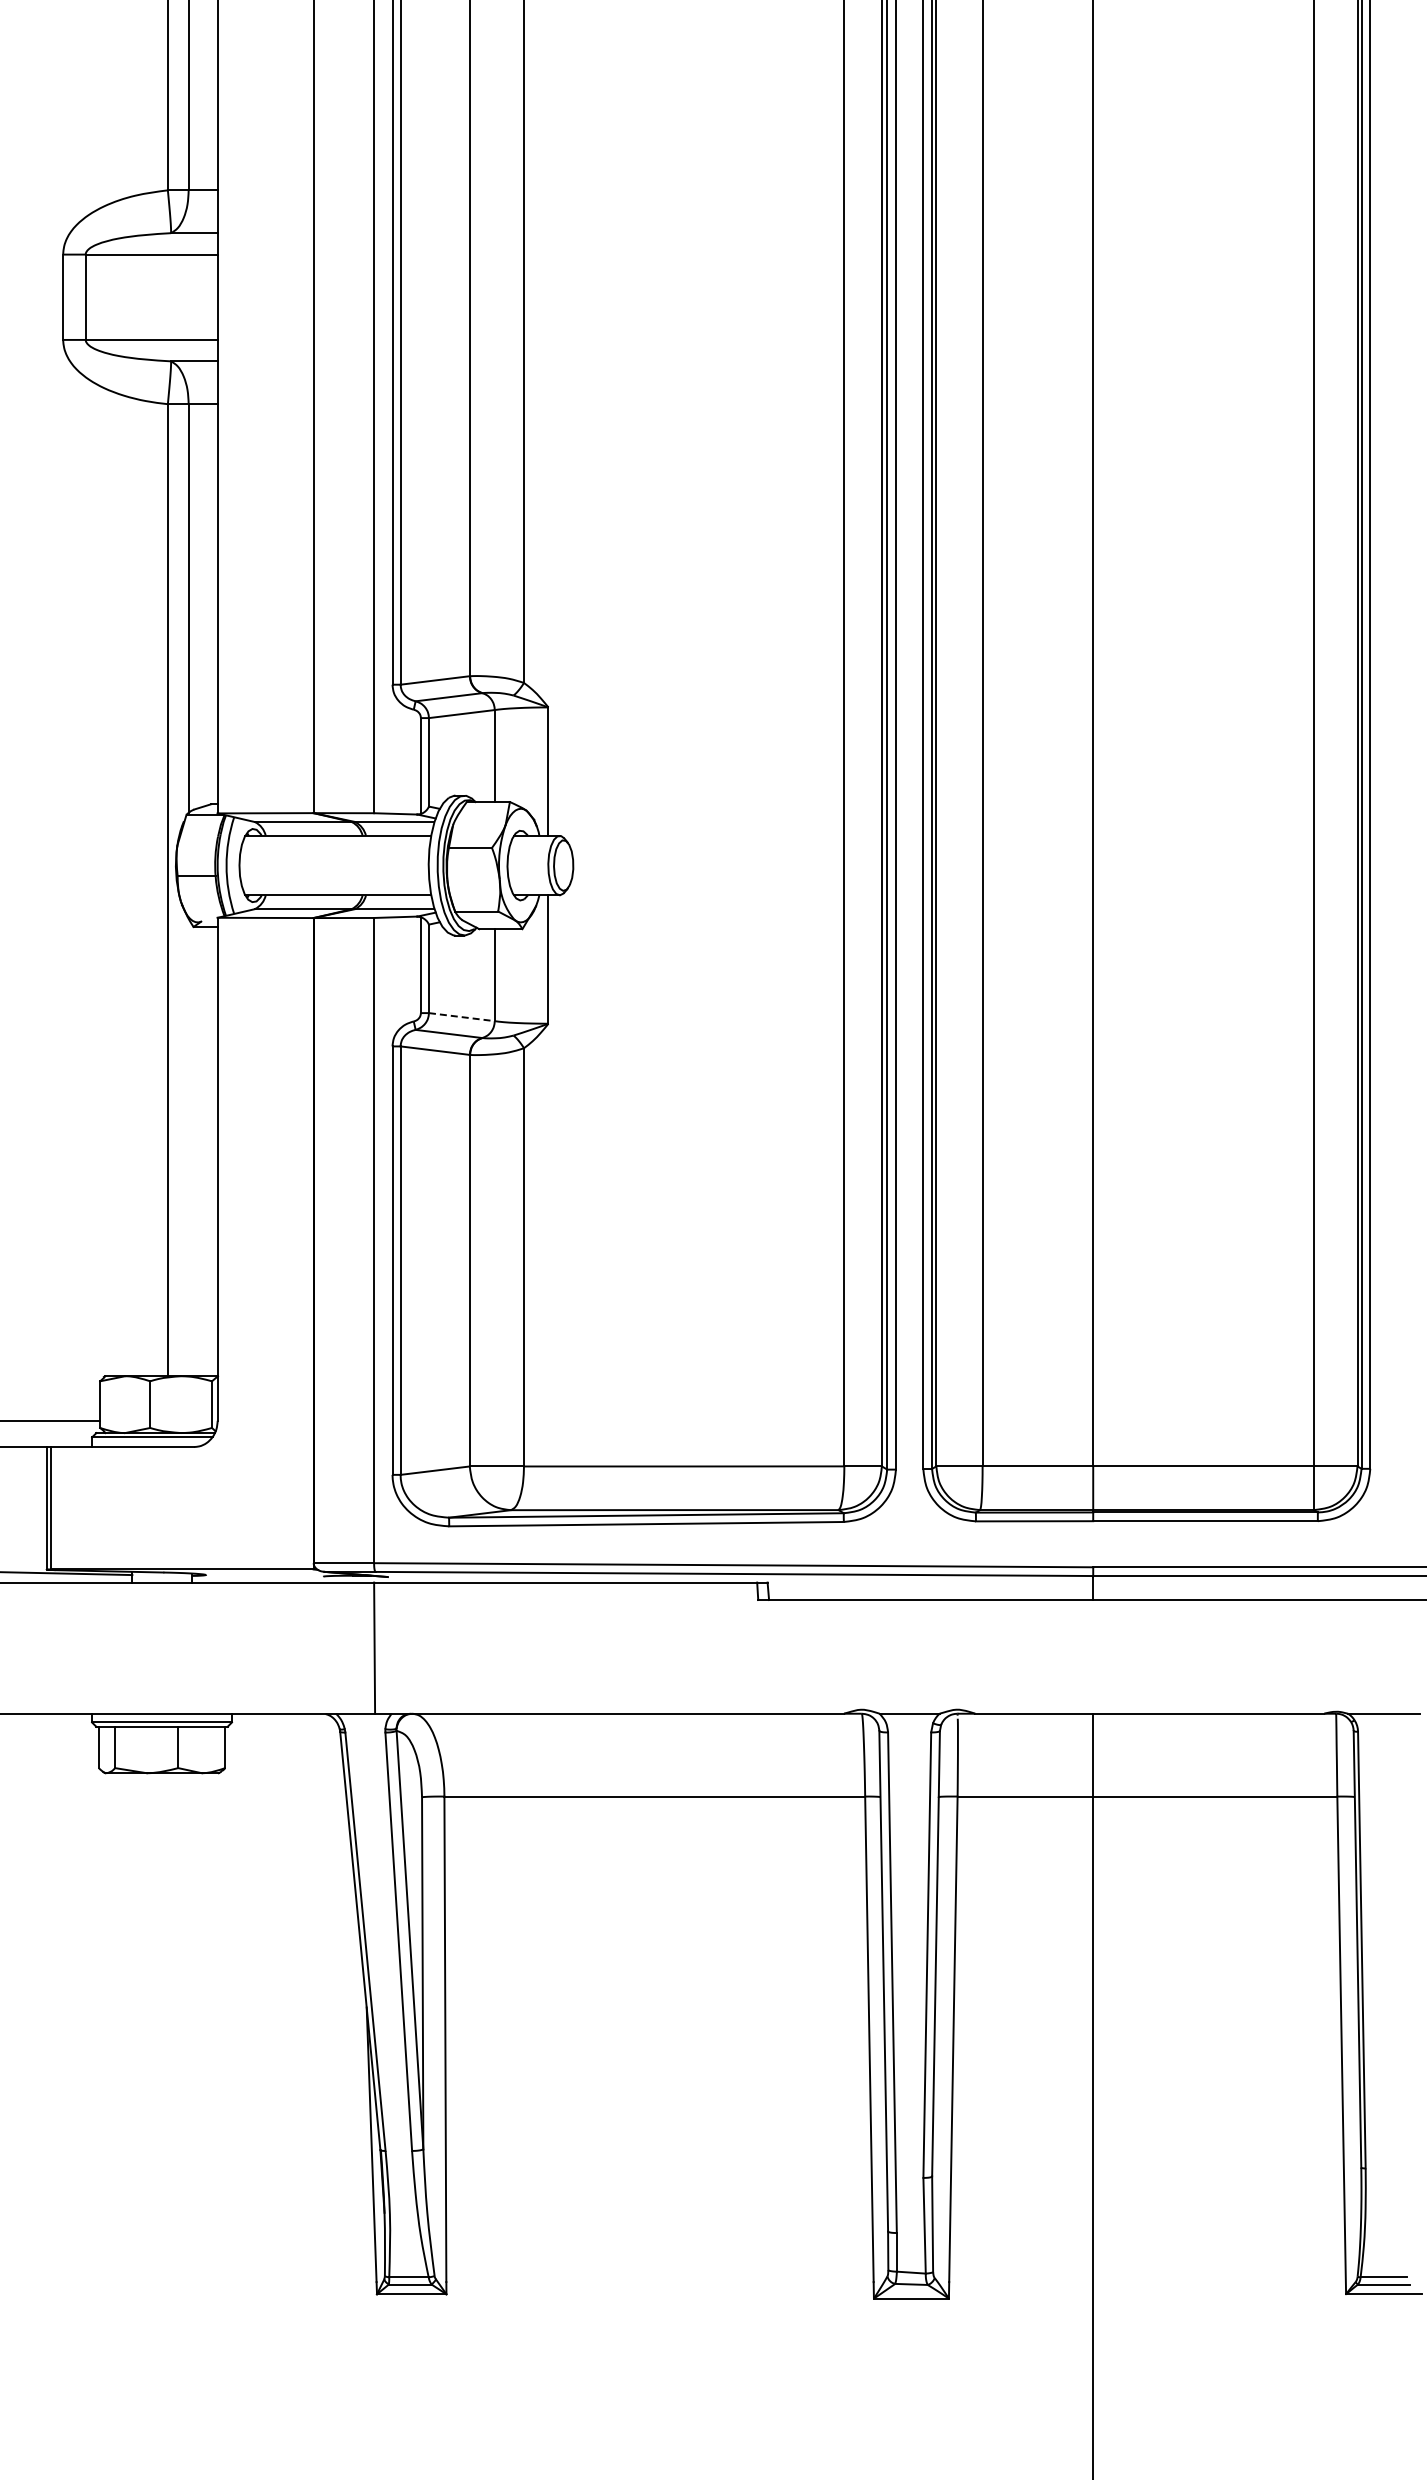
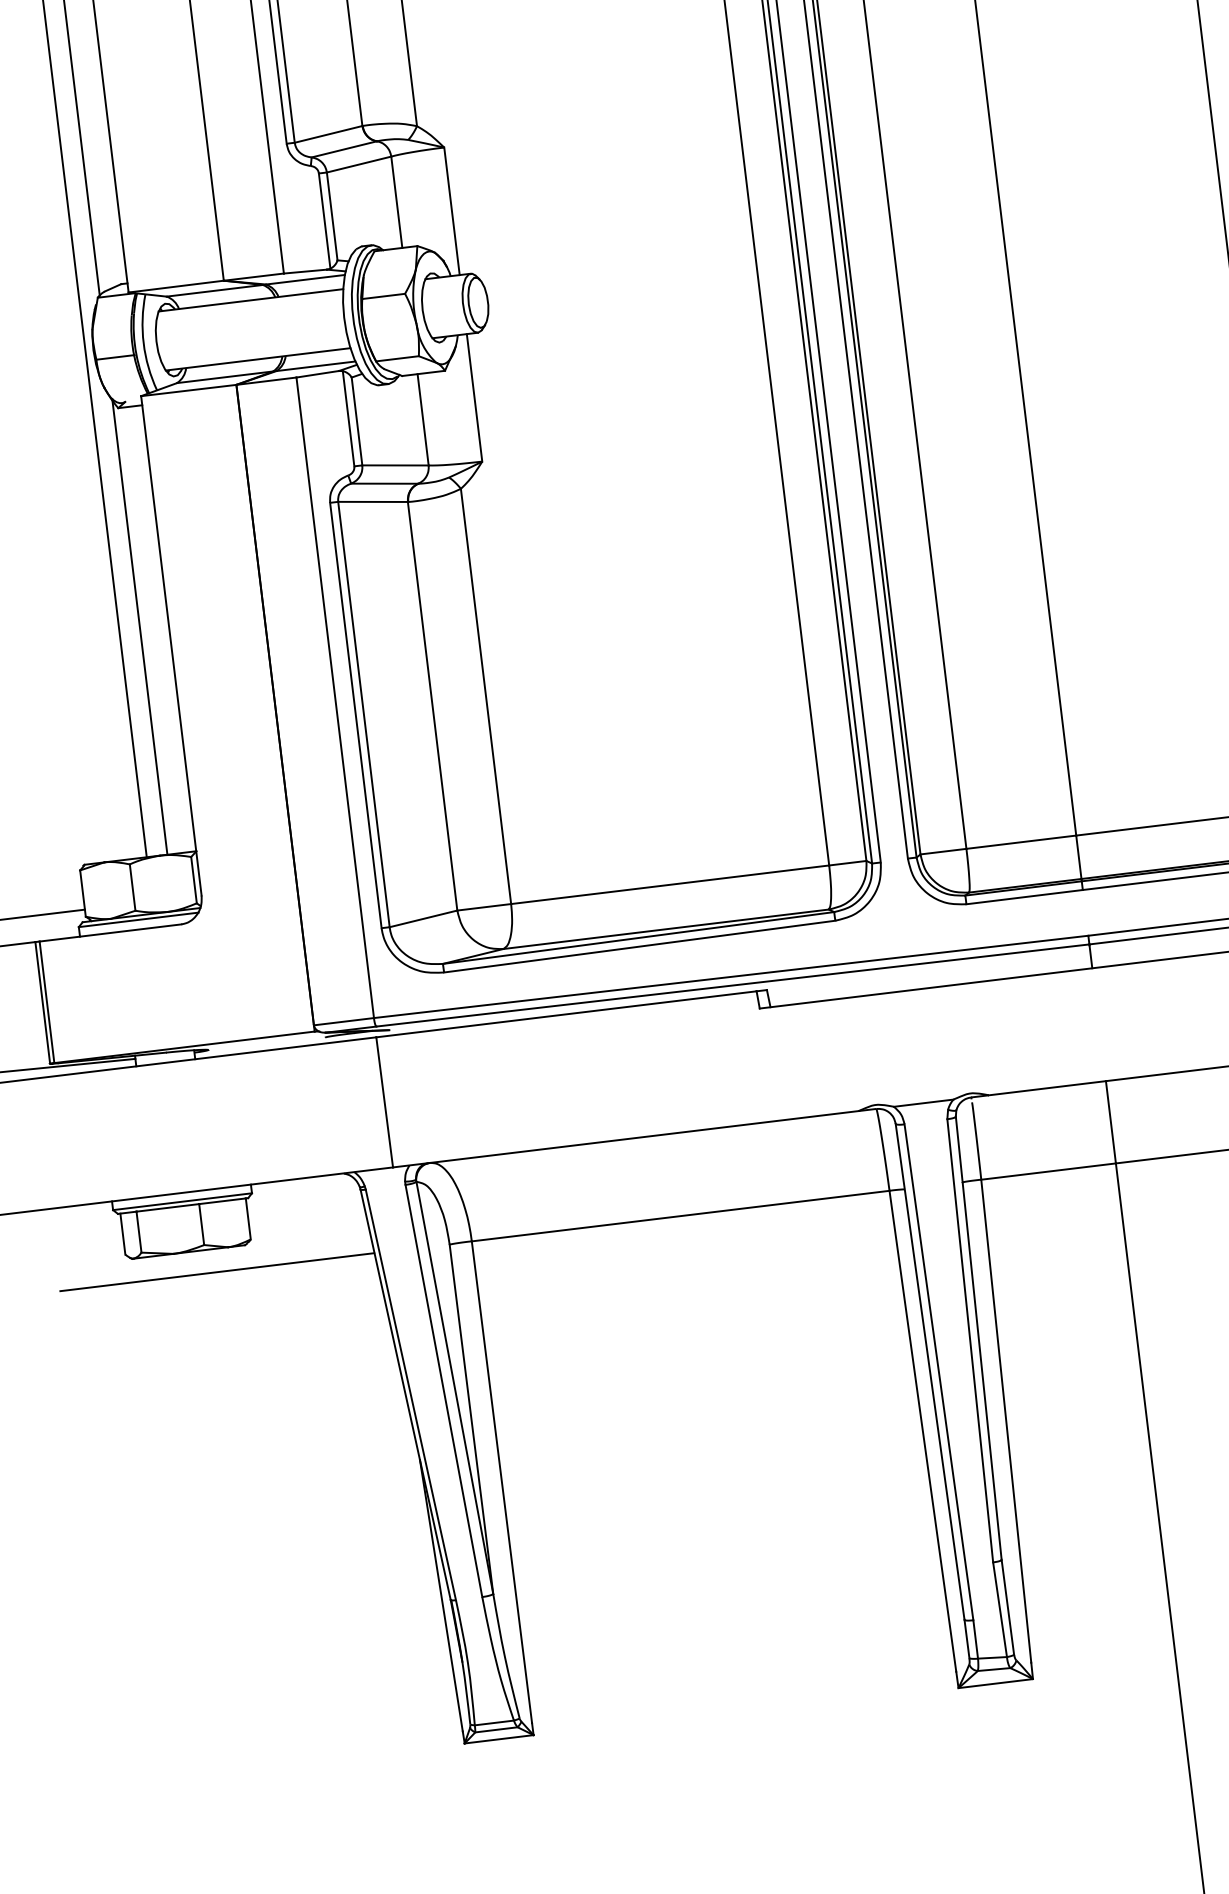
line: (462, 1017) -> (396, 465), dashed -> solid
line: (188, 1146) -> (139, 626), added
line: (187, 1796) -> (216, 1272), added

